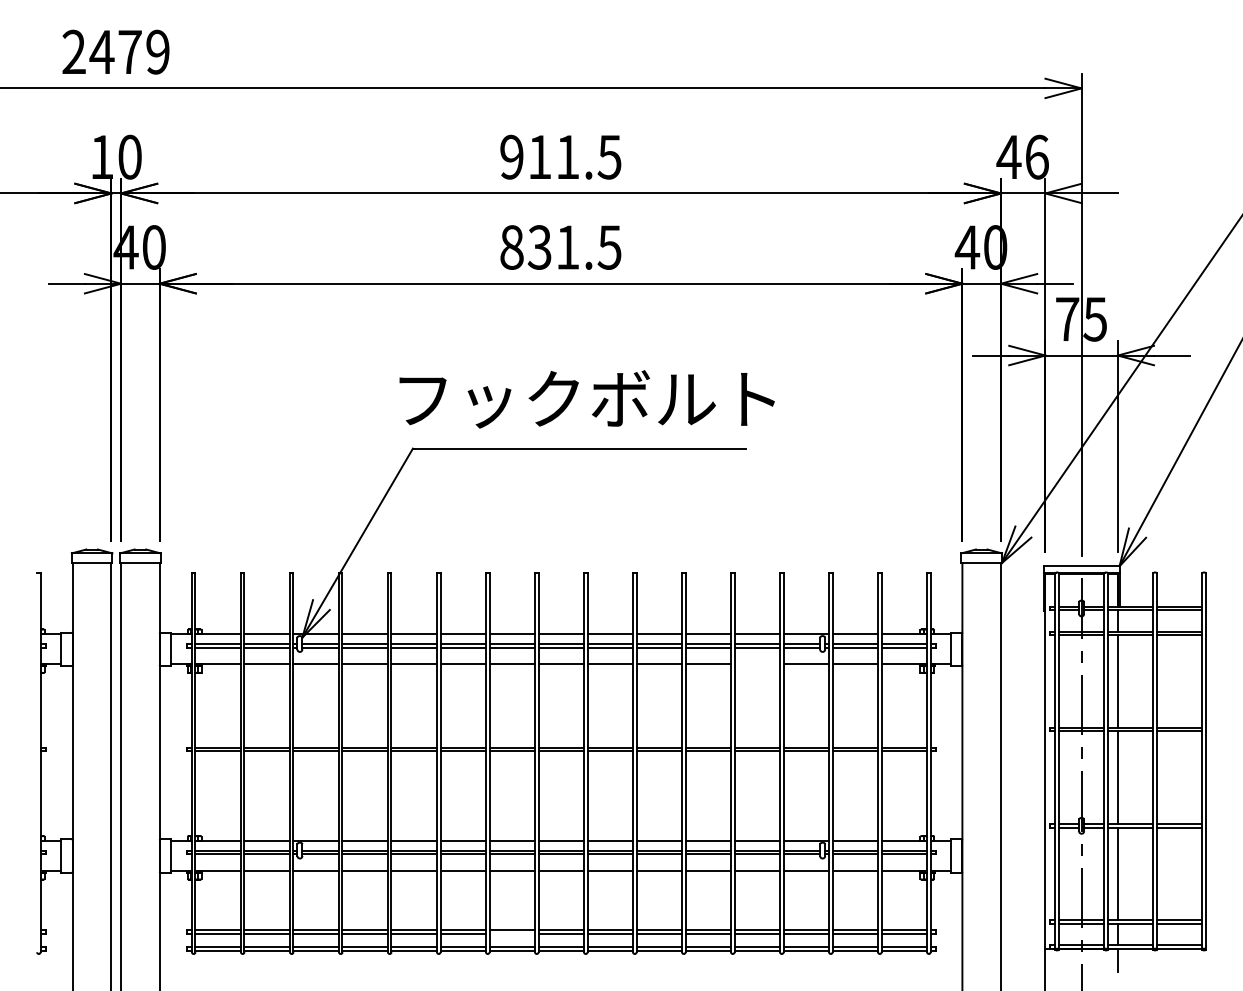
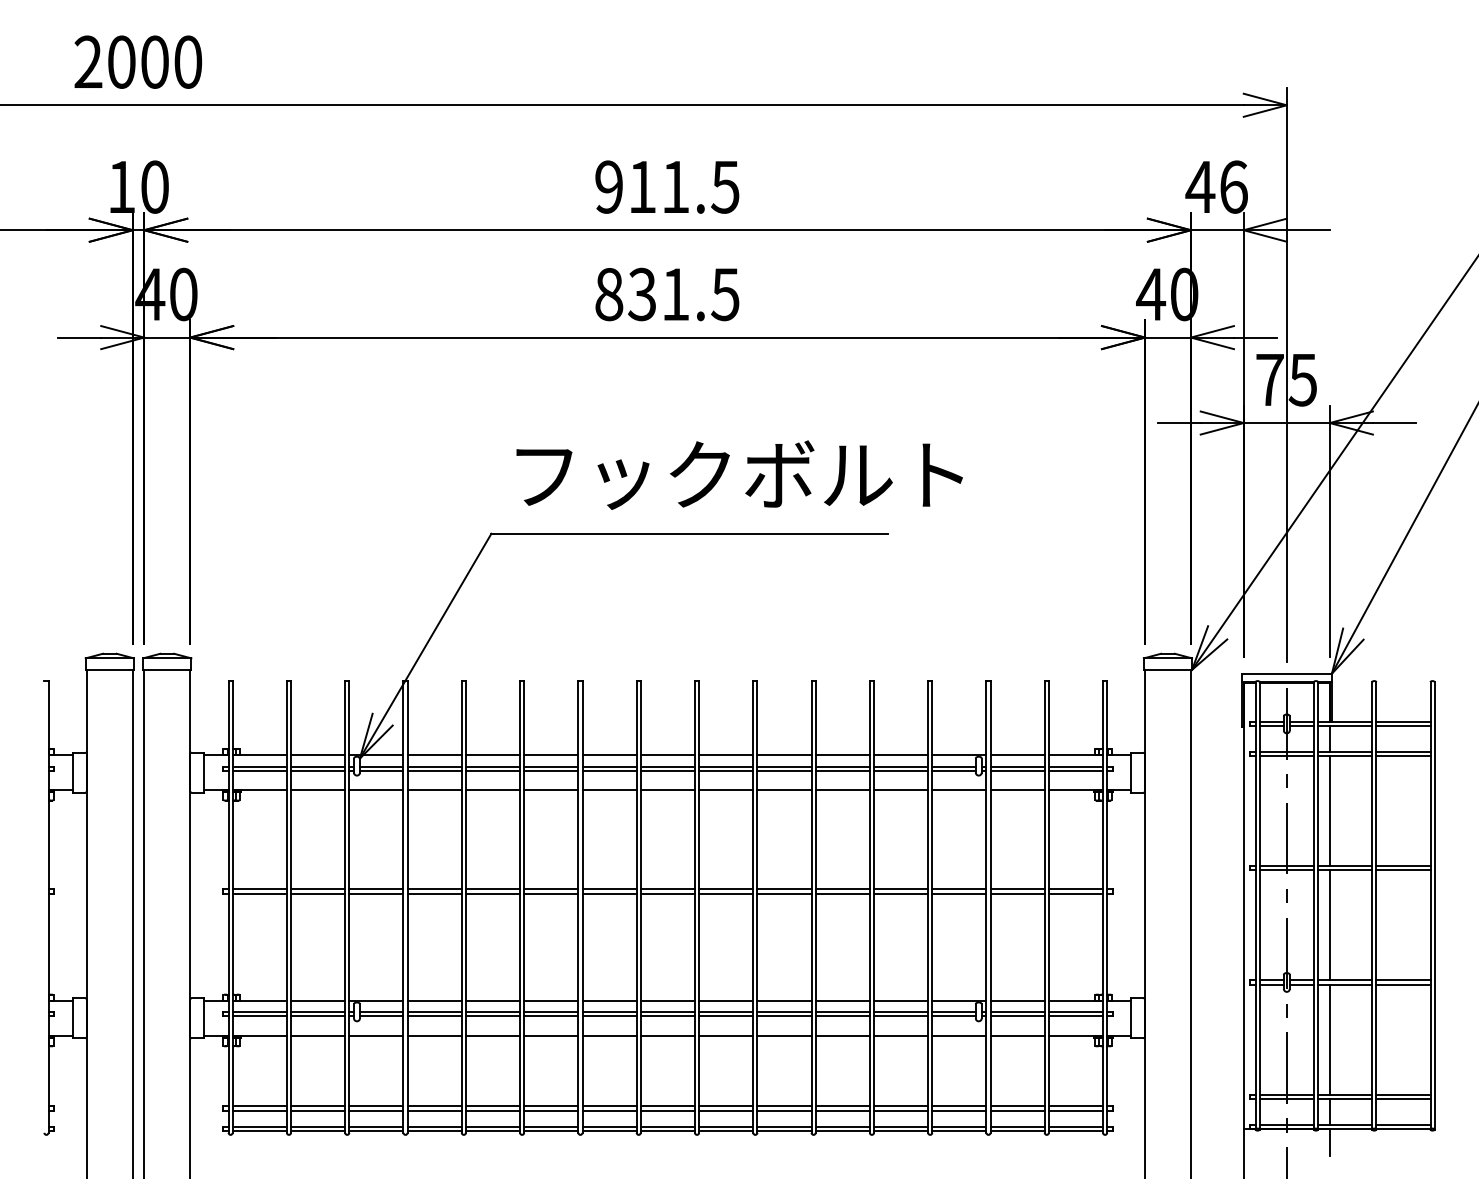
text: (129, 51) -> (154, 61), 2479 -> 2000
text: (587, 398) -> (739, 474), moved
line: (756, 664) -> (900, 790), added
line: (512, 933) -> (609, 1110), added

